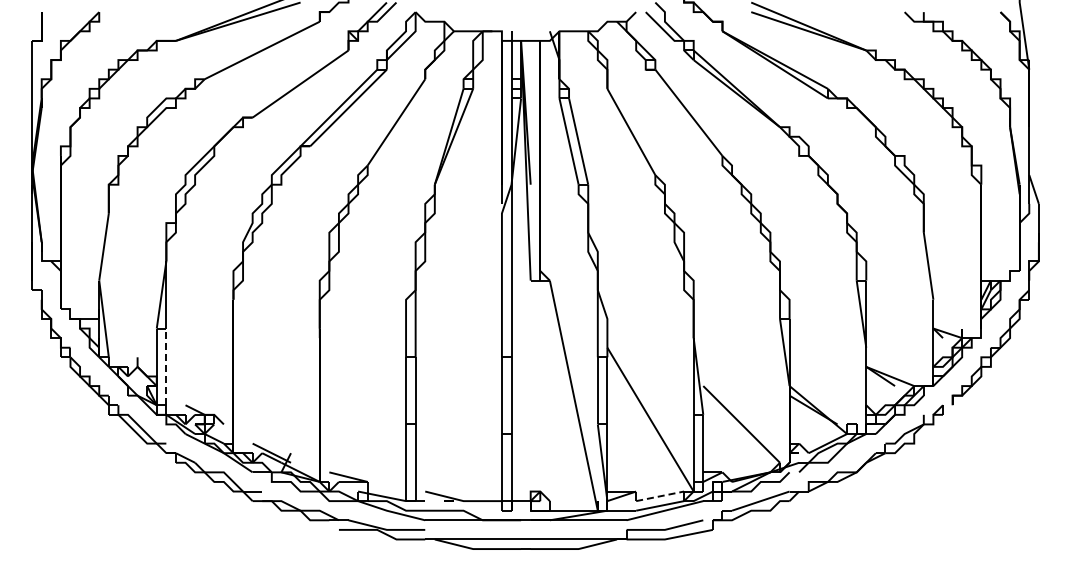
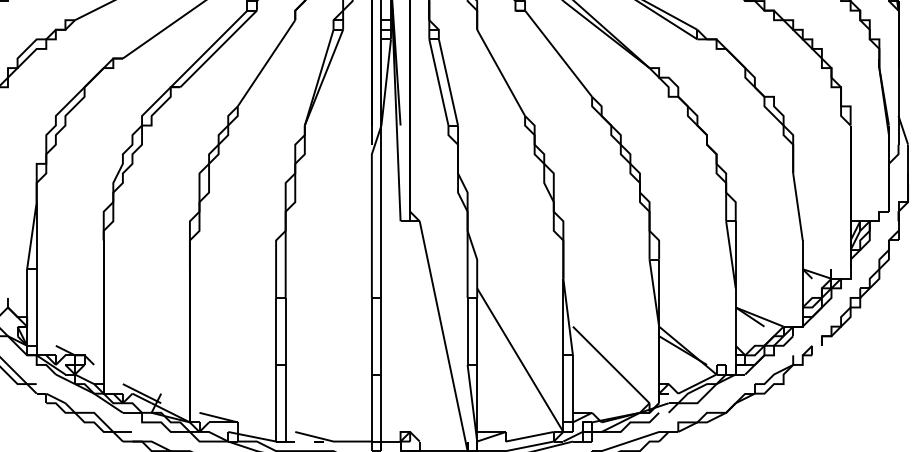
line: (166, 366) -> (36, 307), dashed -> solid
line: (660, 496) -> (530, 436), dashed -> solid

